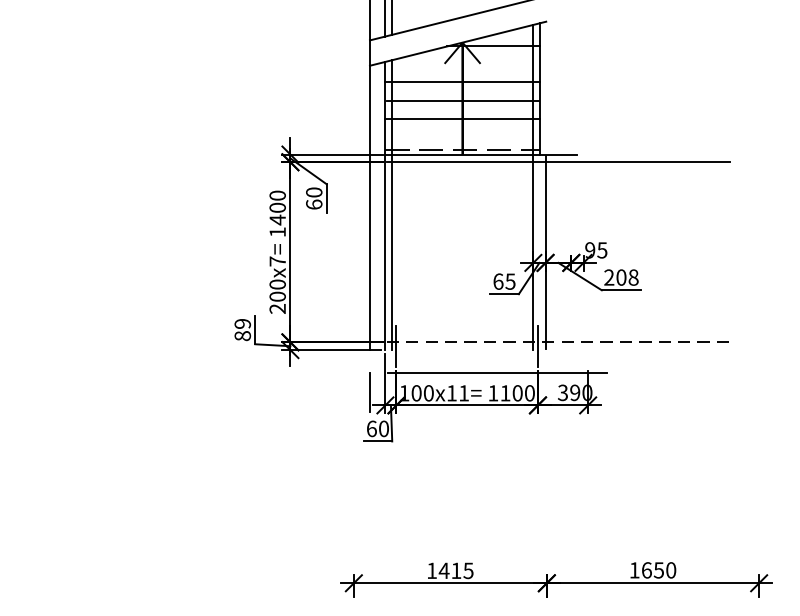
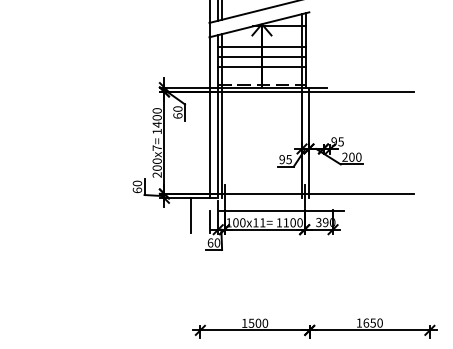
text: (633, 277) -> (358, 157), 208 -> 200
text: (498, 281) -> (282, 159), 65 -> 95
text: (242, 329) -> (137, 186), 89 -> 60
line: (558, 341) -> (316, 193), dashed -> solid
line: (338, 380) -> (191, 215), added
text: (456, 569) -> (258, 322), 1415 -> 1500

